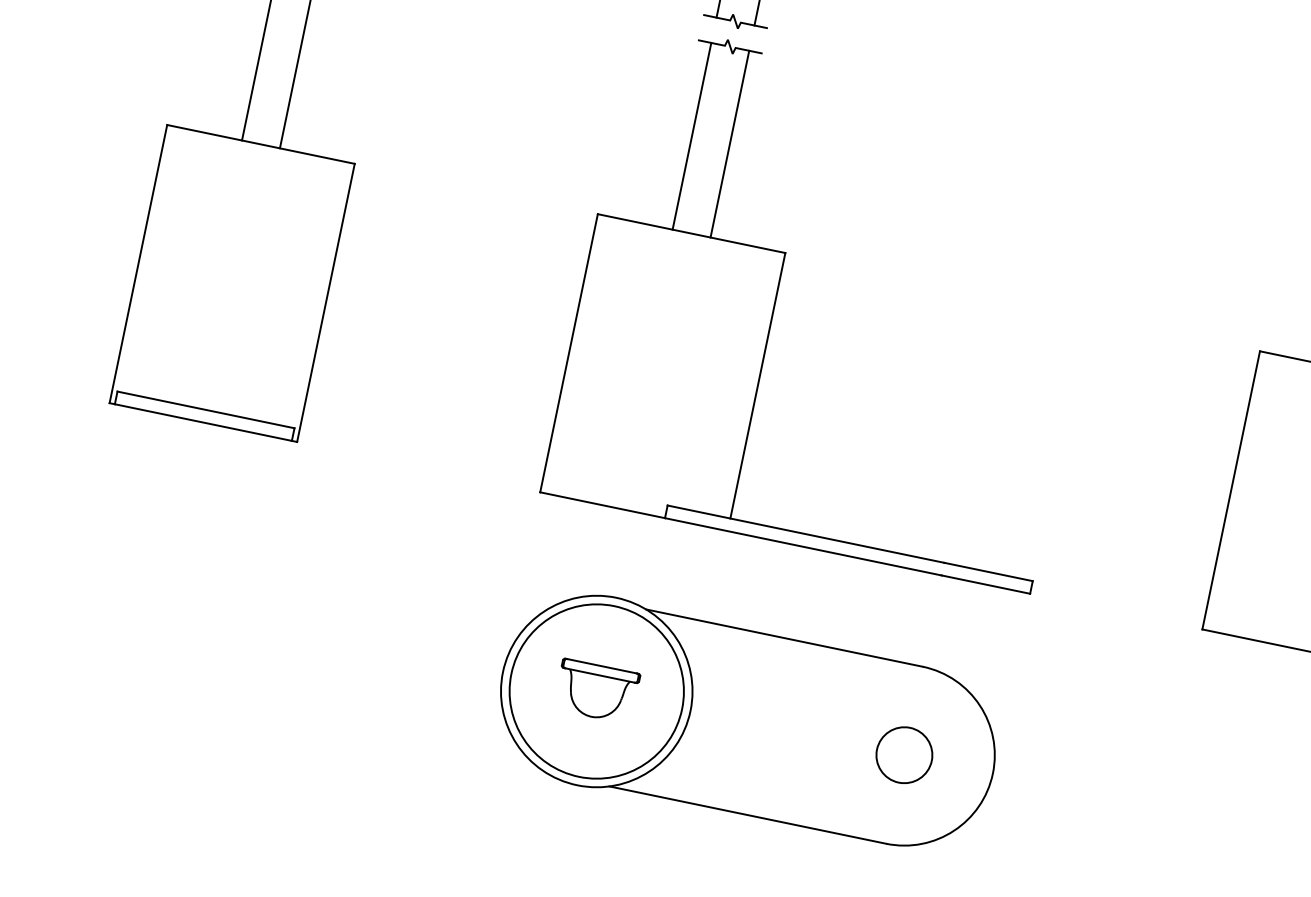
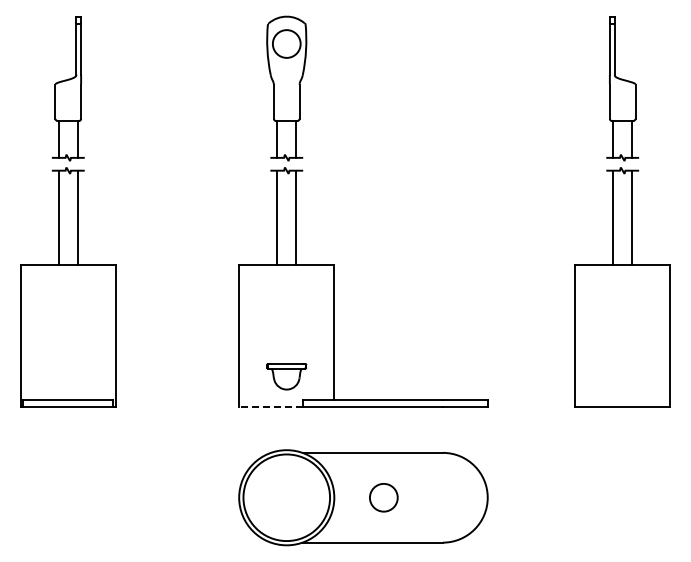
line: (601, 505) -> (270, 406), solid -> dashed
part: (596, 690) -> (286, 376), moved
circle: (903, 754) -> (383, 497), moved

